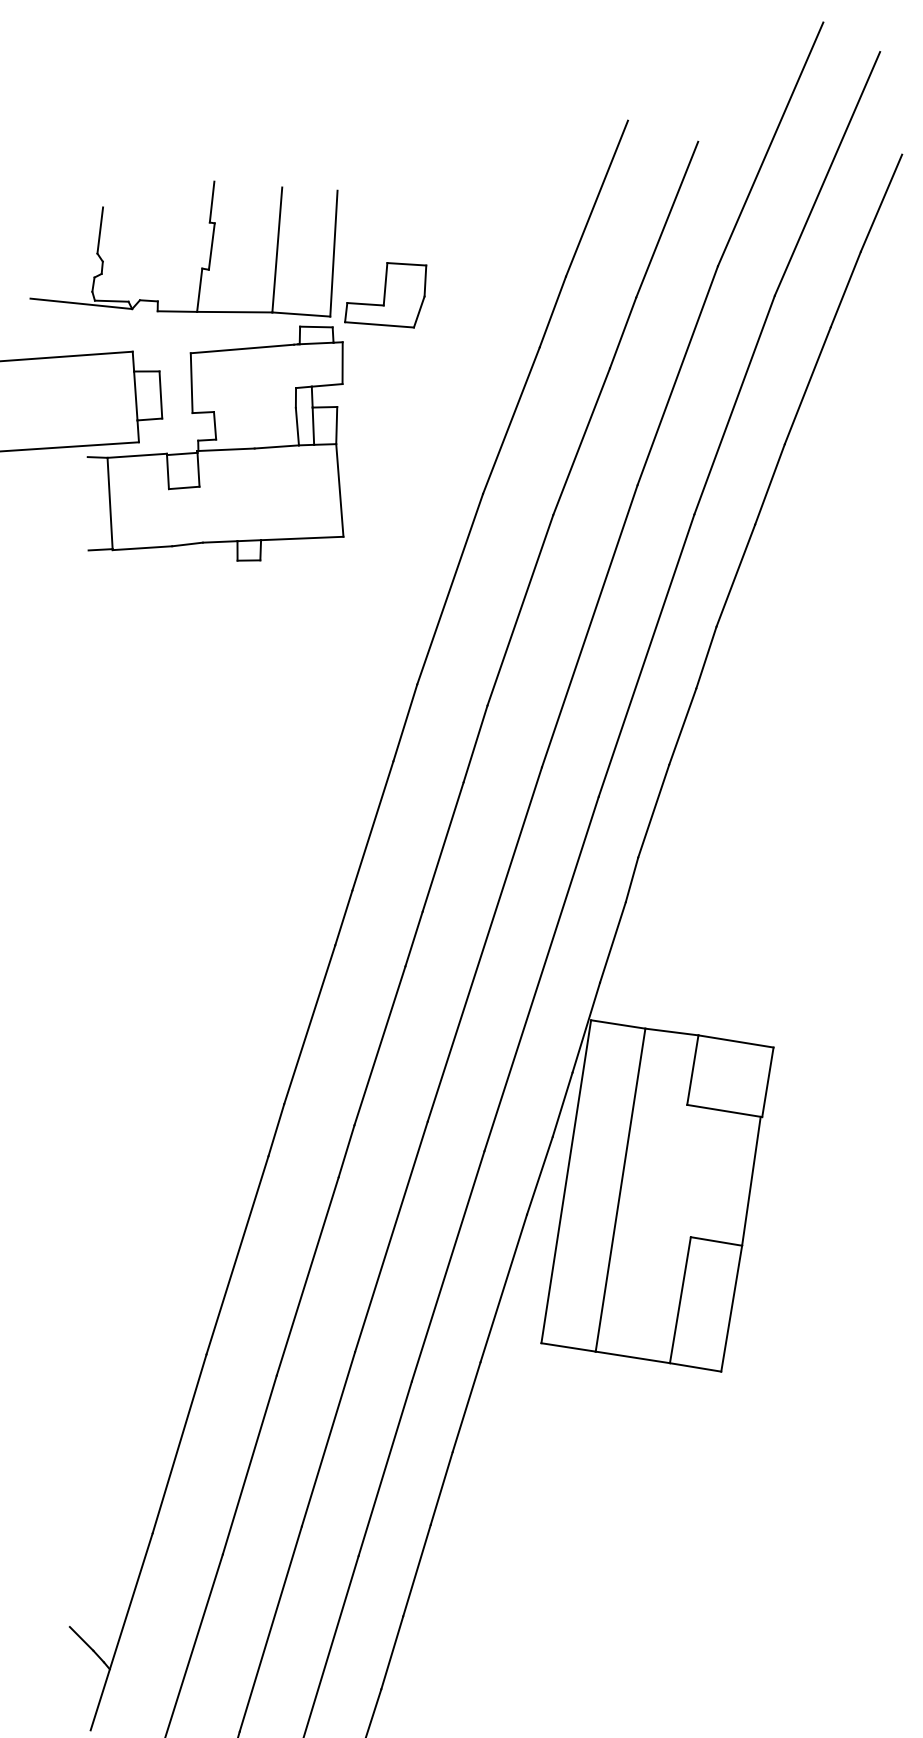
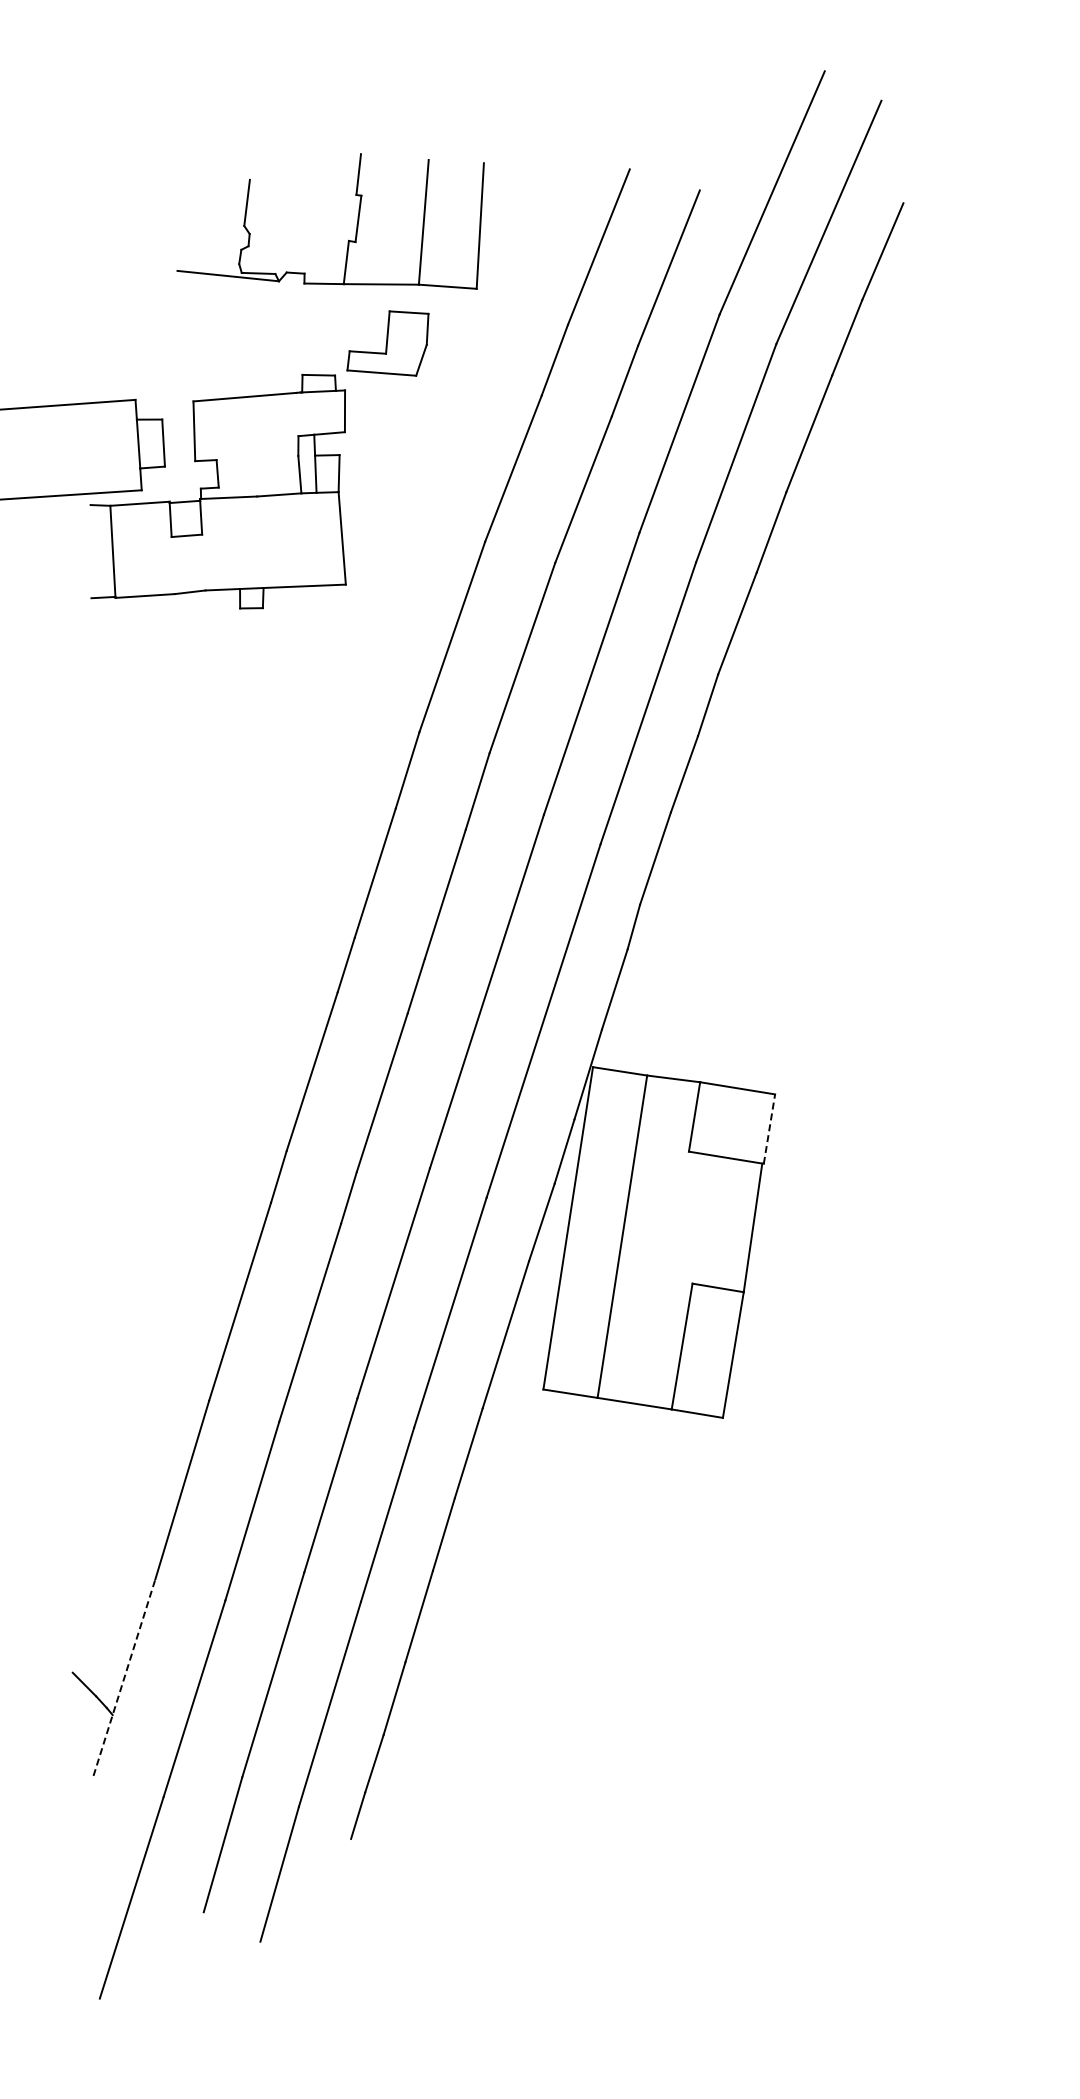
part: (201, 267) -> (348, 239), moved
line: (767, 1081) -> (769, 1128), solid -> dashed
line: (121, 1631) -> (124, 1677), solid -> dashed

